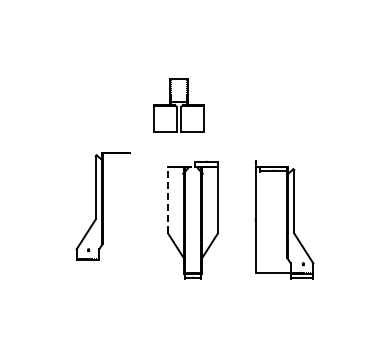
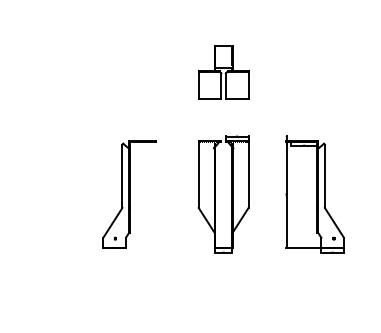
part: (178, 105) -> (223, 71), moved
line: (168, 199) -> (199, 173), dashed -> solid
part: (102, 206) -> (129, 194), moved

